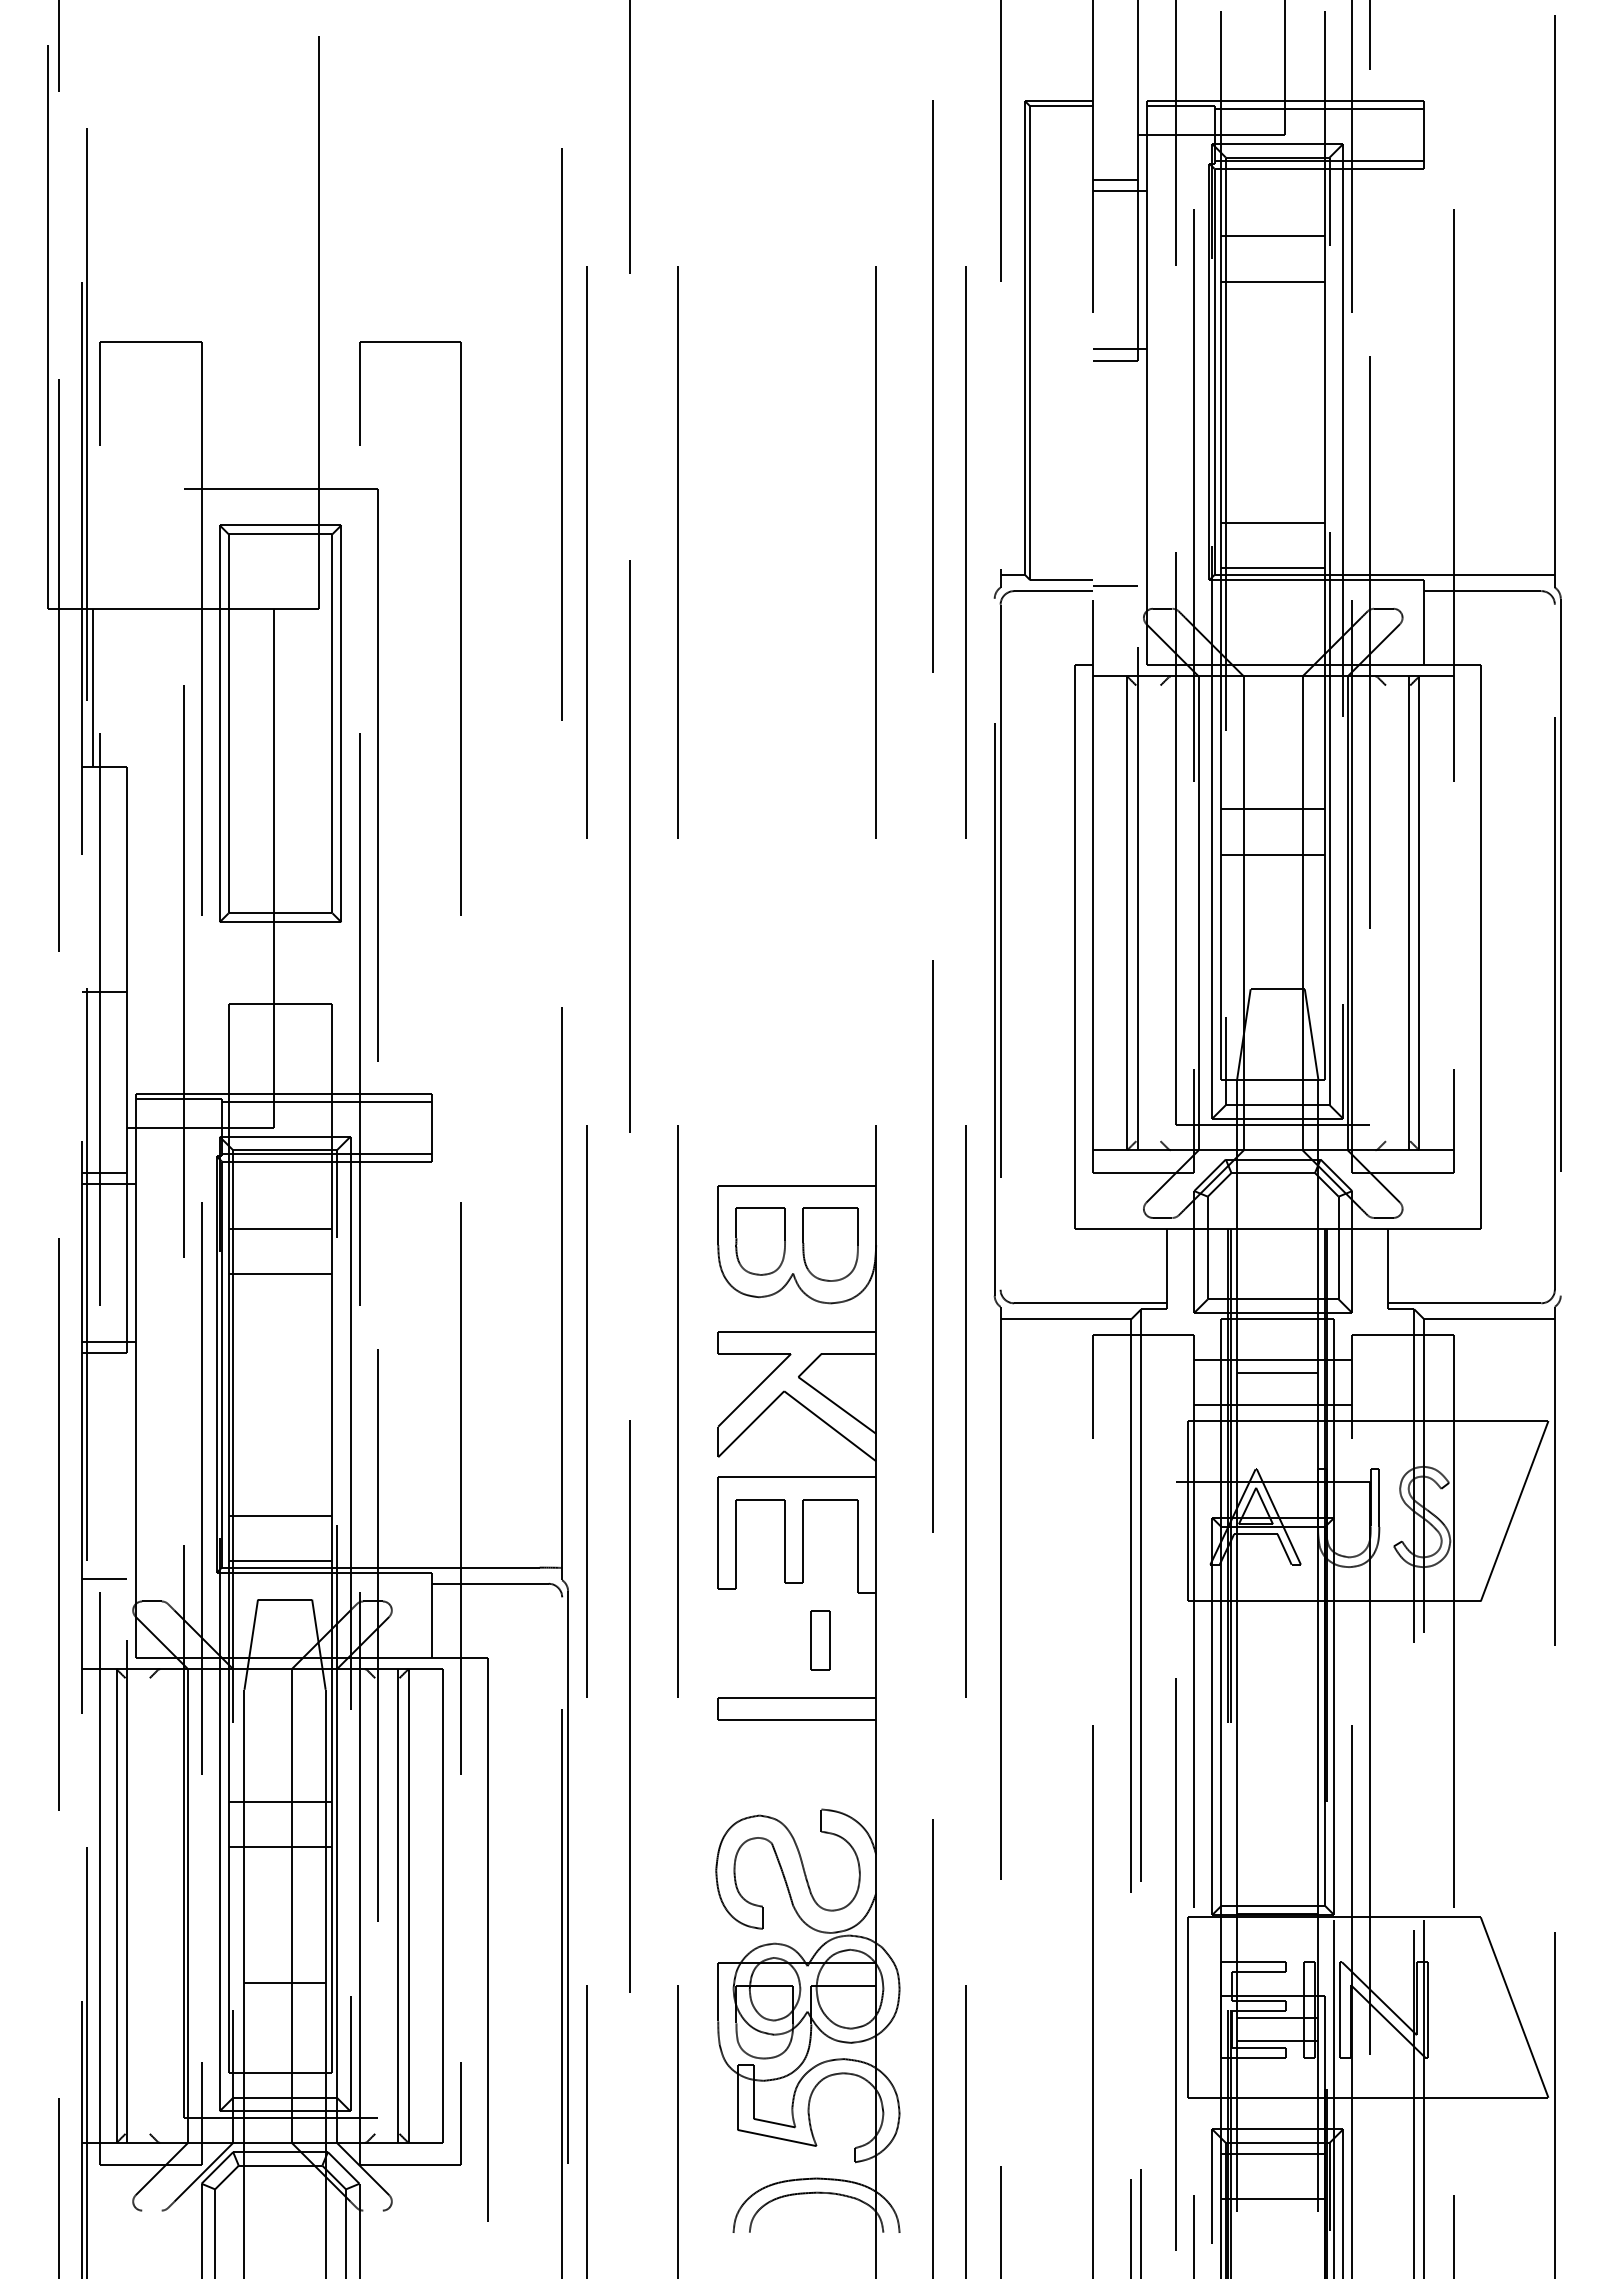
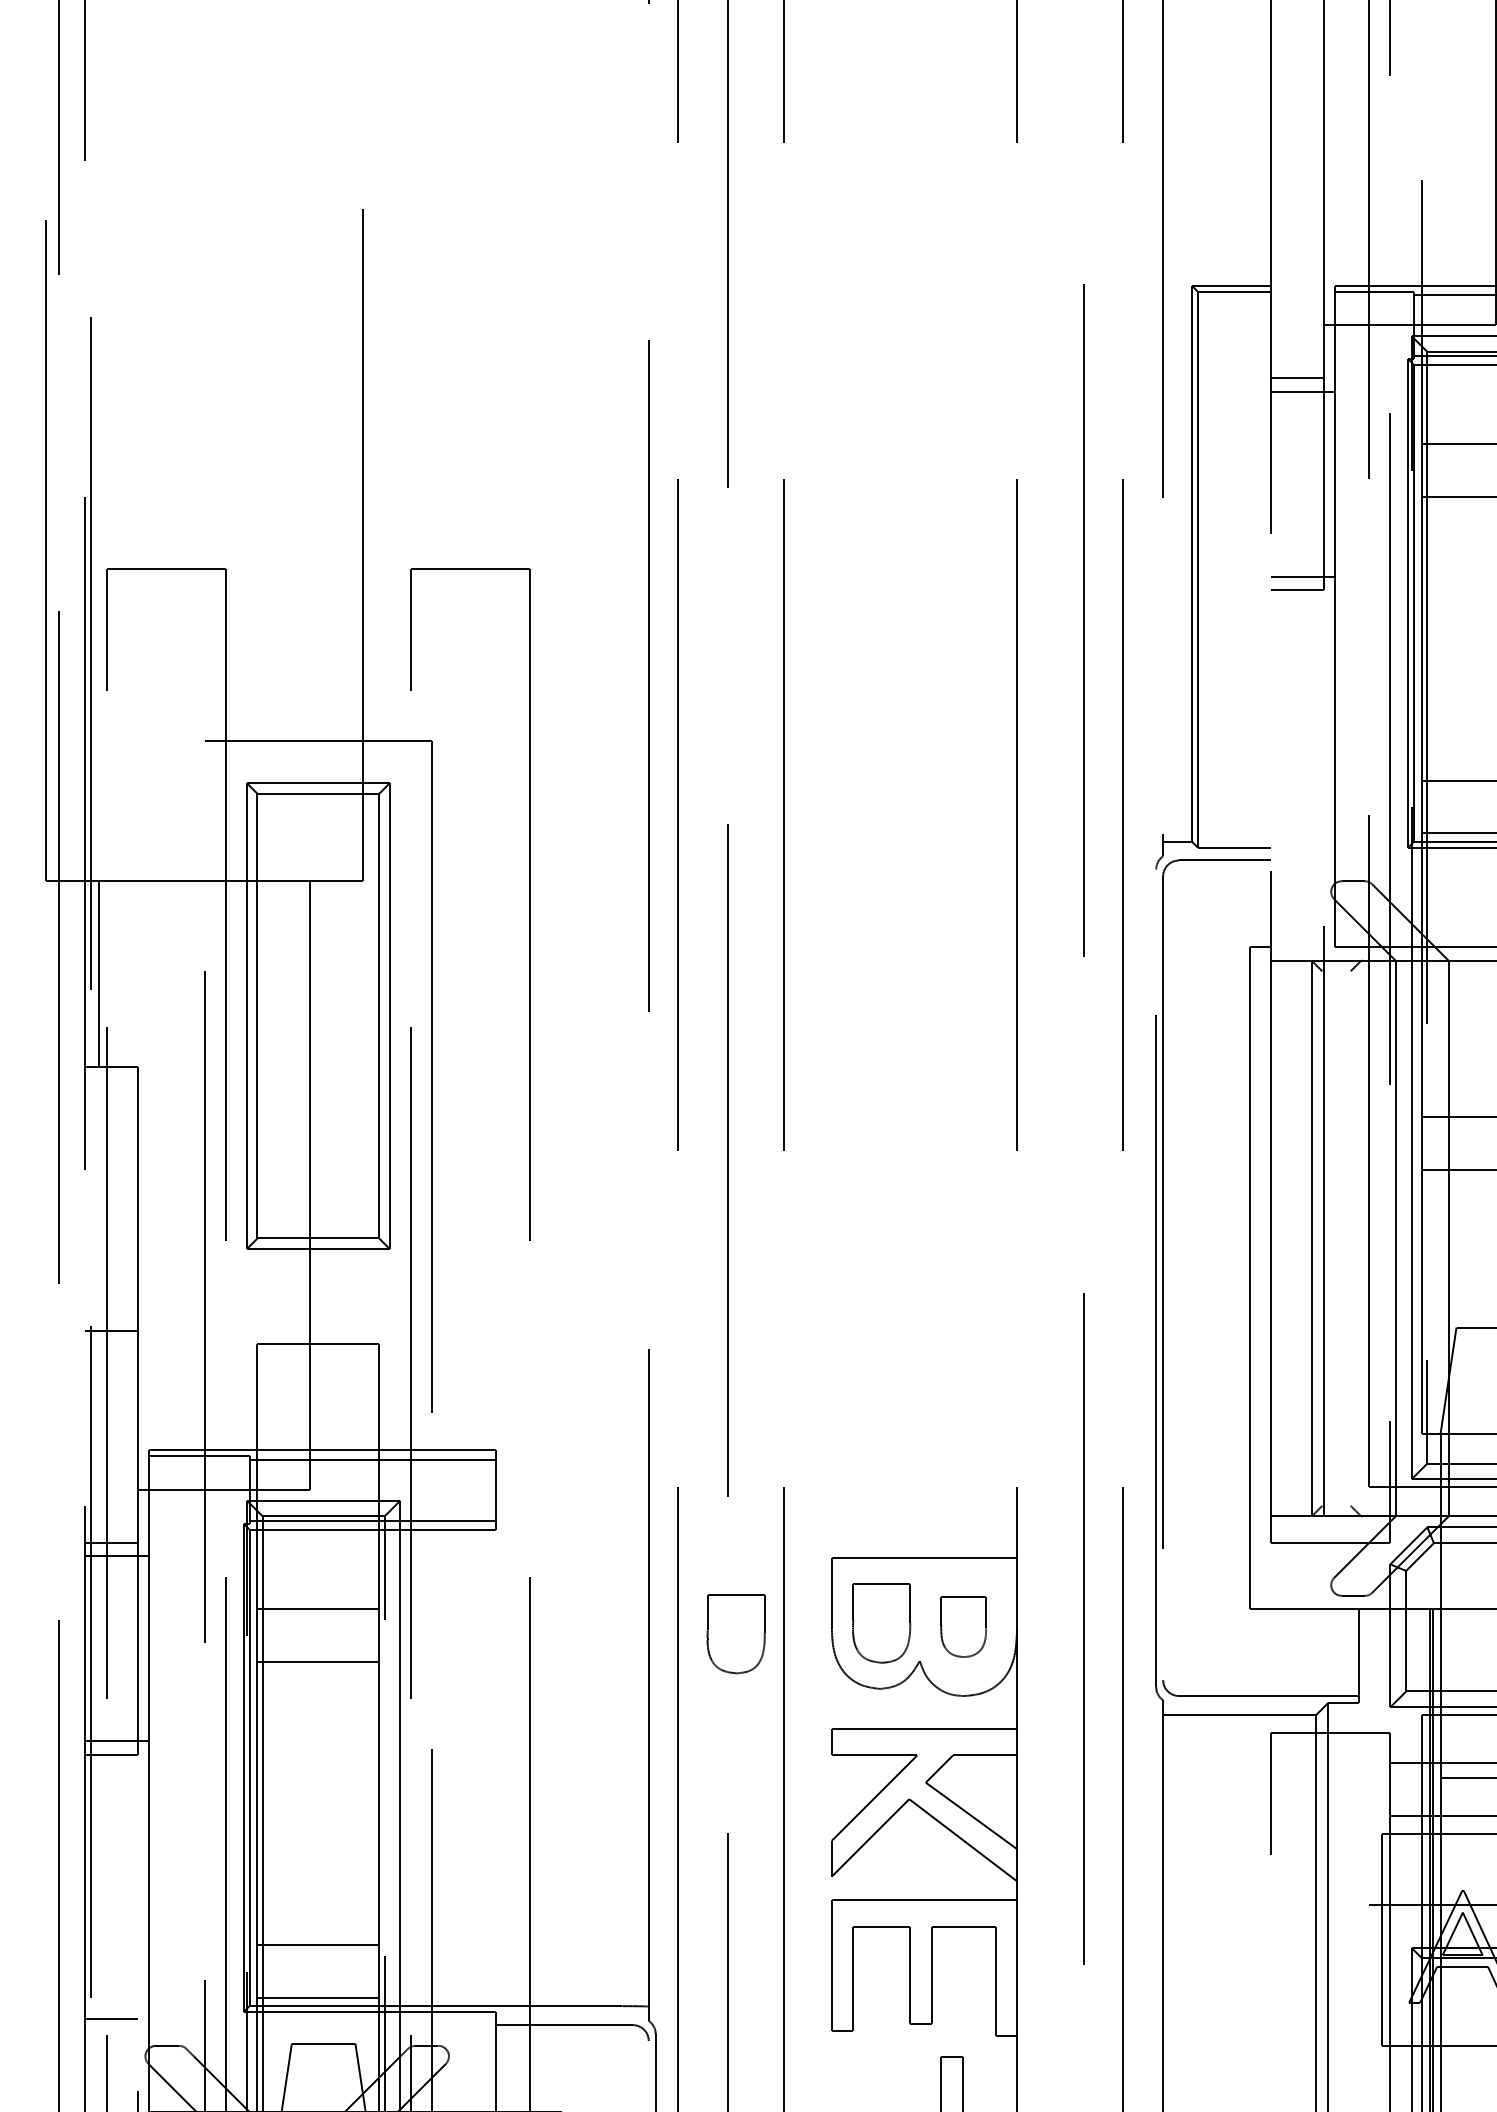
line: (1114, 586) -> (1296, 855), removed
part: (830, 1244) -> (963, 1627), size x0.7
part: (636, 1250) -> (735, 1634), added

